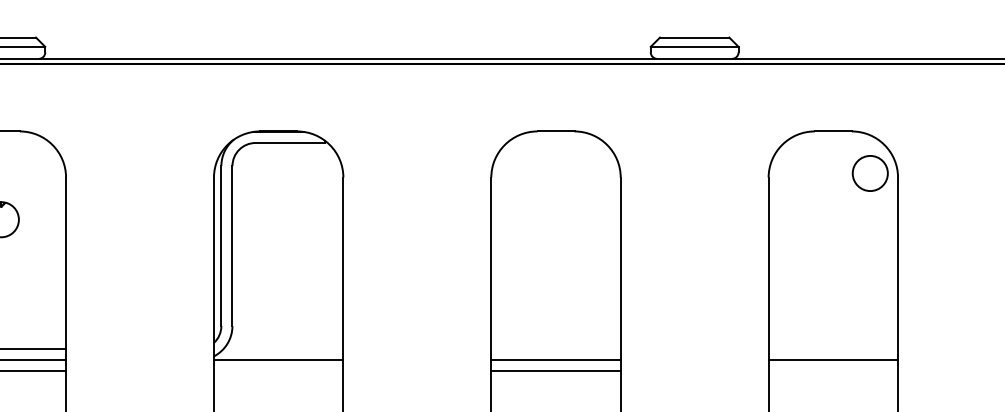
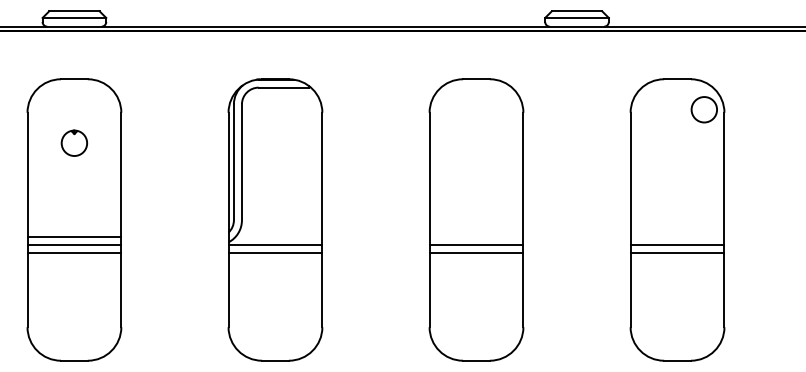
line: (278, 371) -> (275, 253), added
line: (833, 371) -> (677, 253), added

